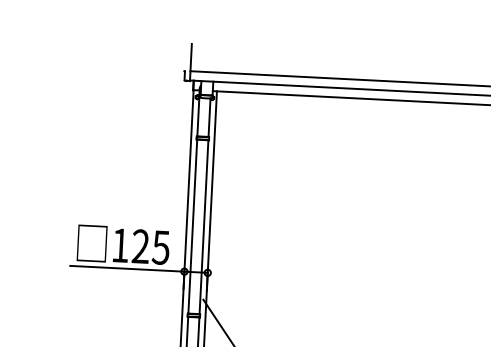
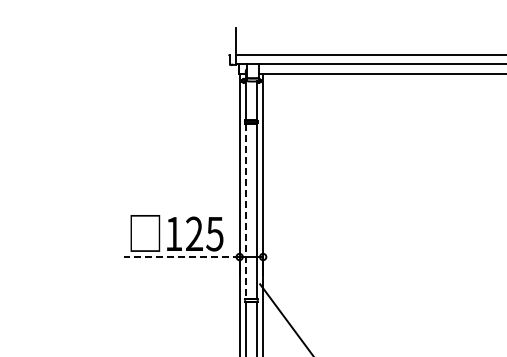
line: (192, 226) -> (245, 211), solid -> dashed
line: (127, 269) -> (182, 257), solid -> dashed

